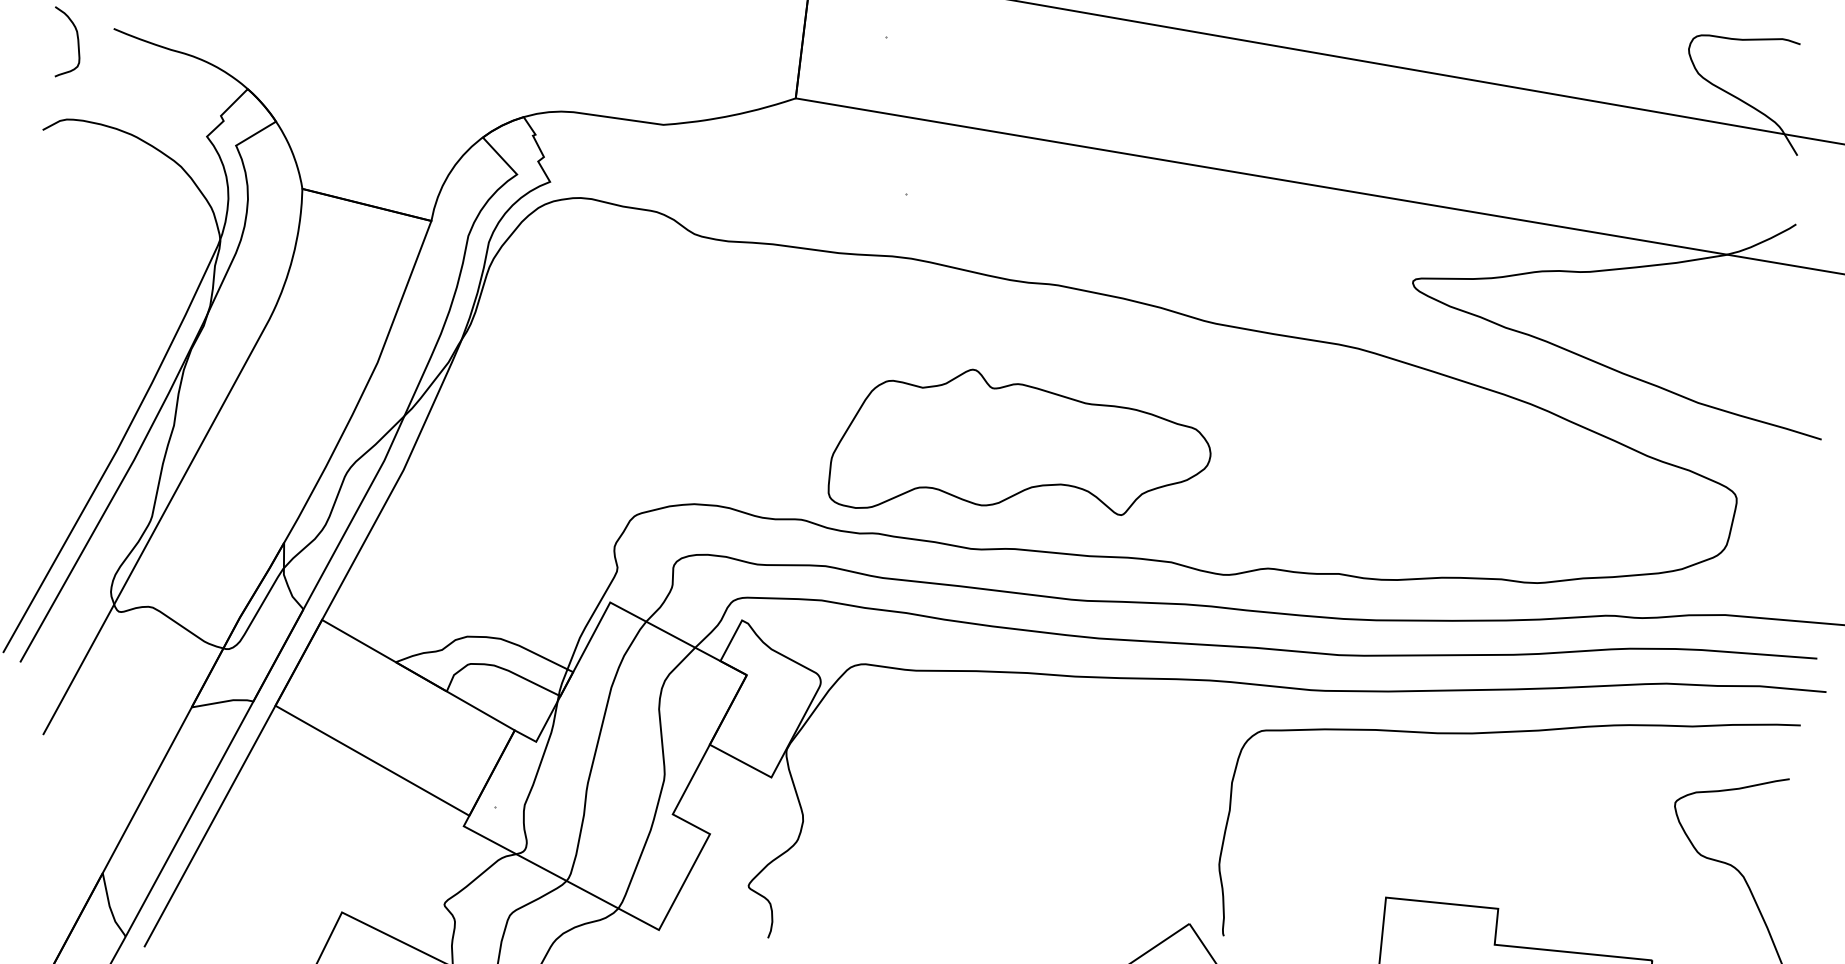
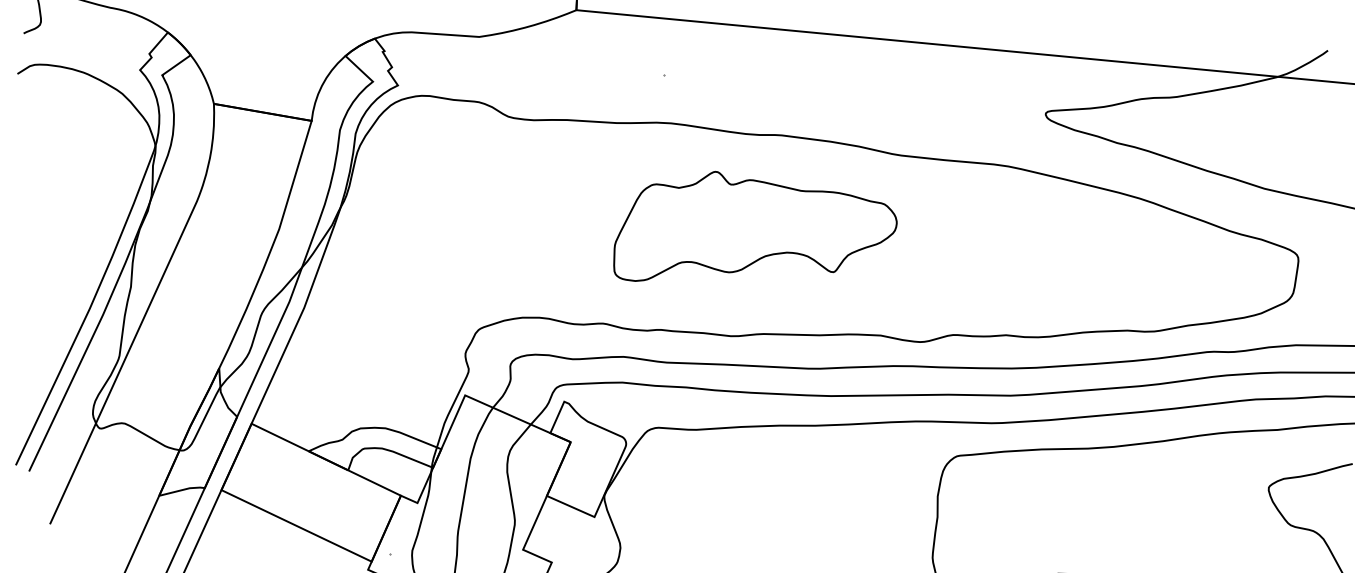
part: (1019, 441) -> (753, 222), moved

